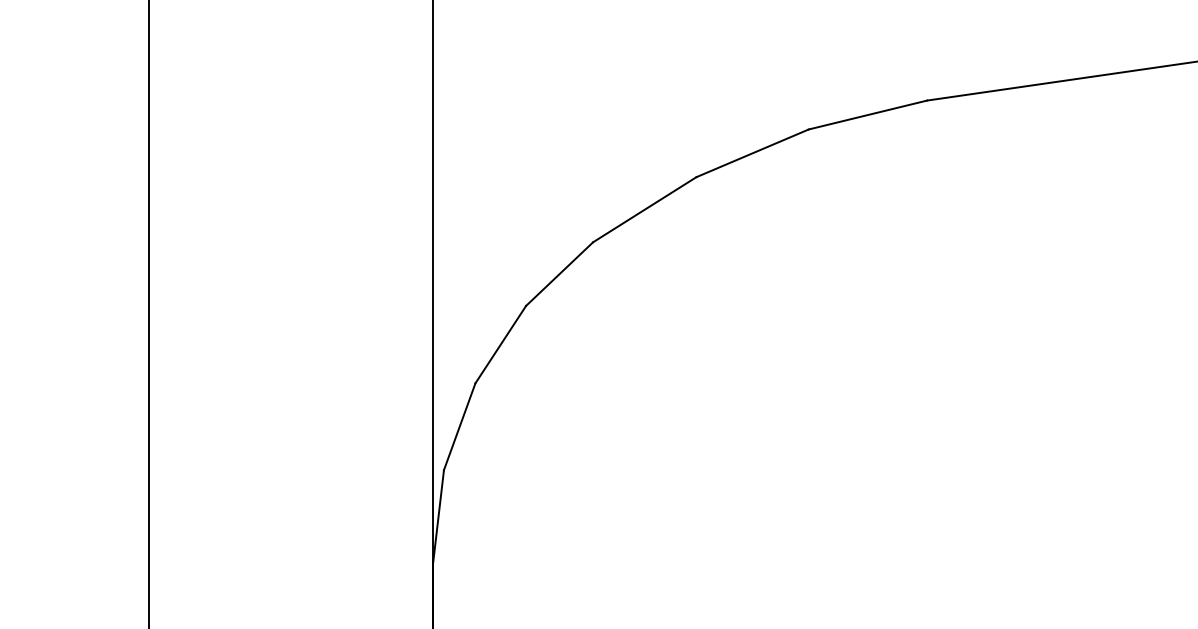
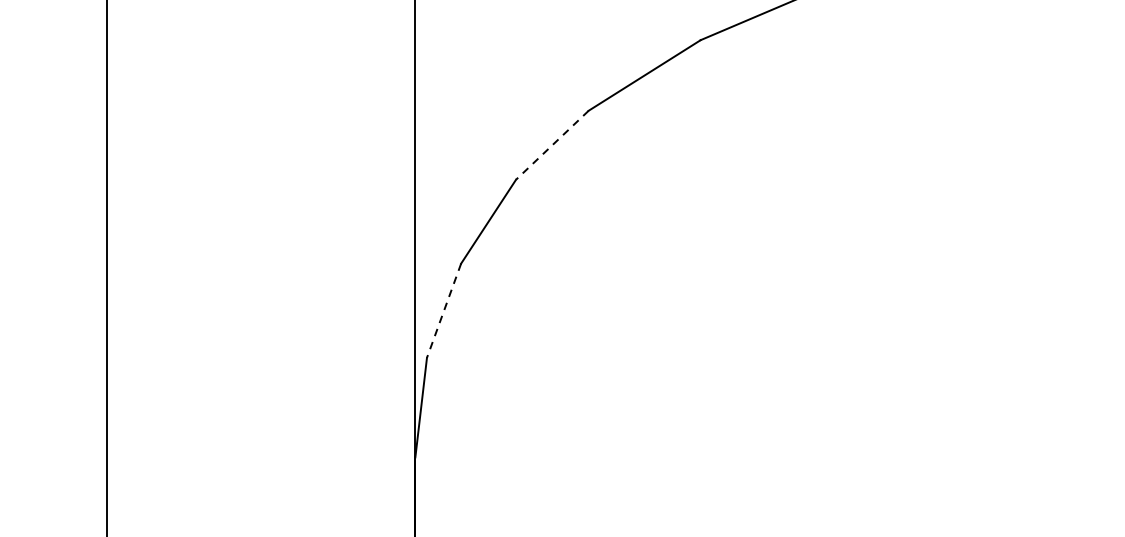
line: (559, 274) -> (552, 145), solid -> dashed
line: (459, 427) -> (443, 311), solid -> dashed

